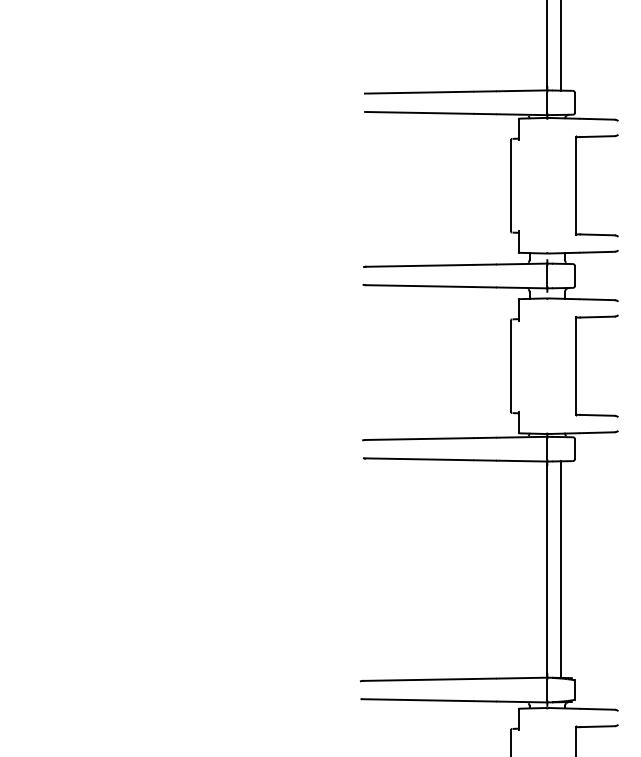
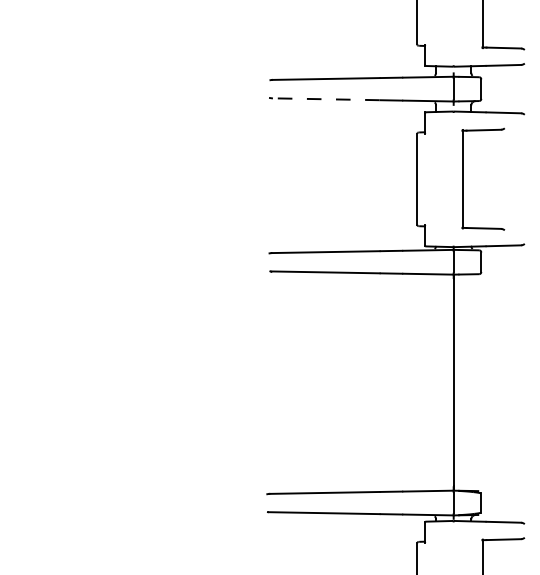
line: (419, 286) -> (325, 99), solid -> dashed
part: (576, 365) -> (462, 178), moved
line: (561, 569) -> (467, 382), removed

